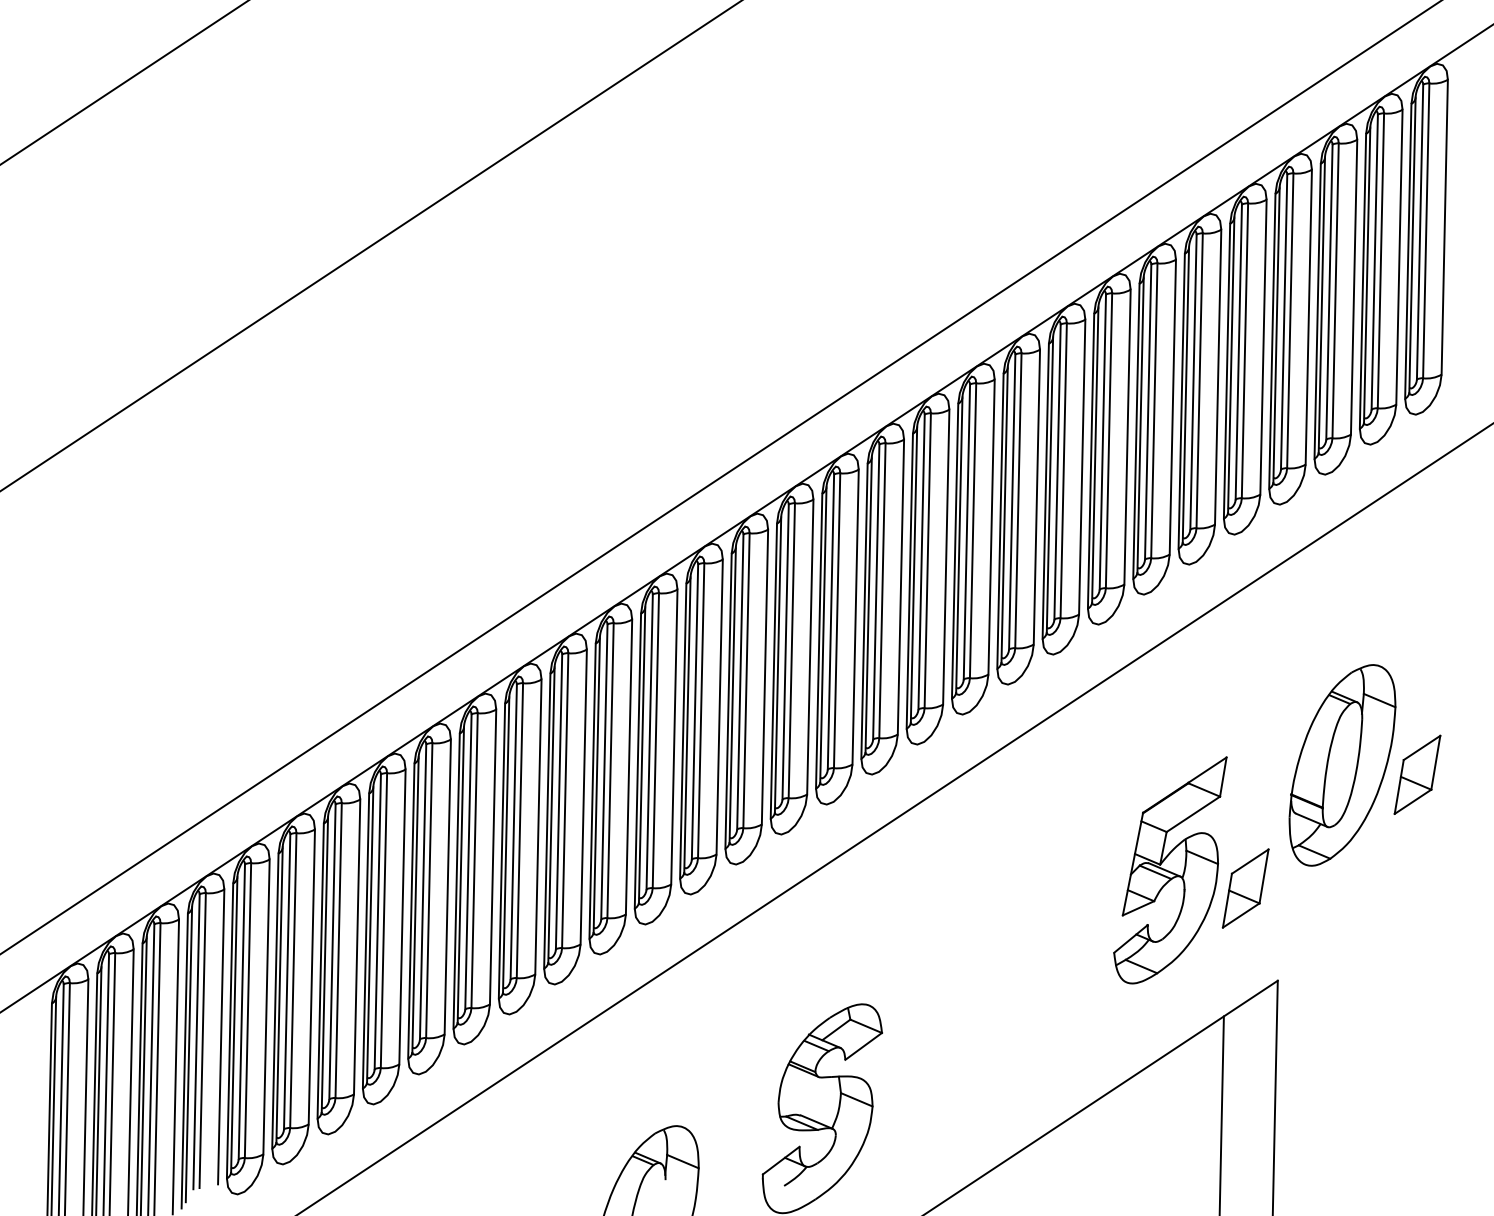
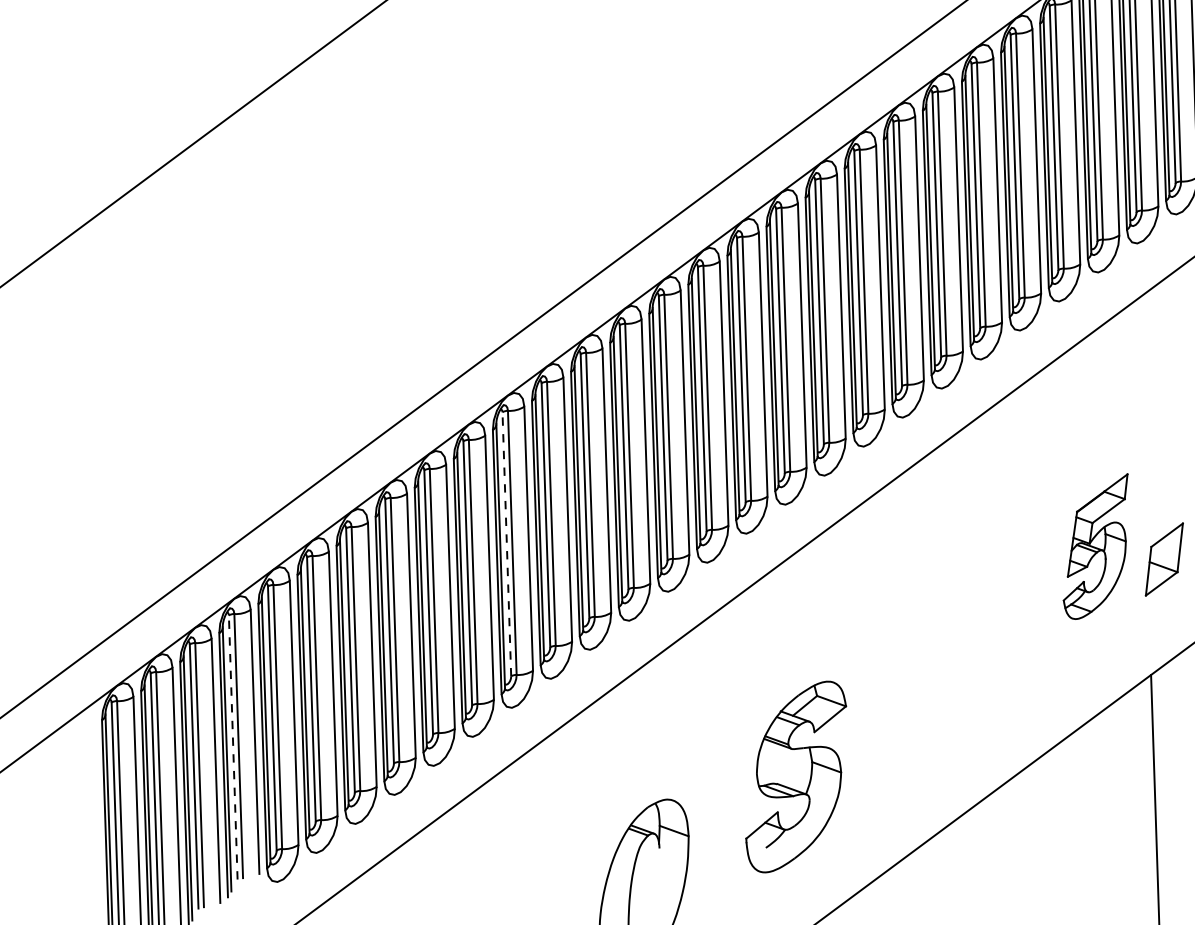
line: (513, 831) -> (506, 543), solid -> dashed
part: (1170, 870) -> (1096, 547), size x0.7
line: (196, 1041) -> (233, 747), solid -> dashed

